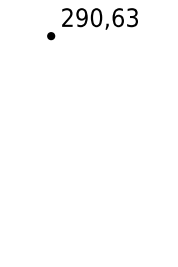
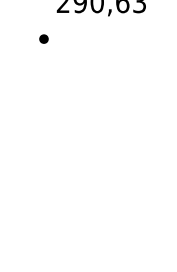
part: (51, 36) -> (44, 39), moved

